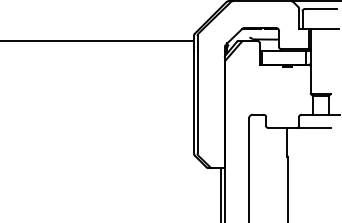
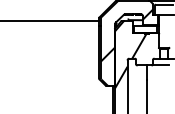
hatch: (249, 69) -> (127, 35), added
hatch: (255, 120) -> (130, 61), added

